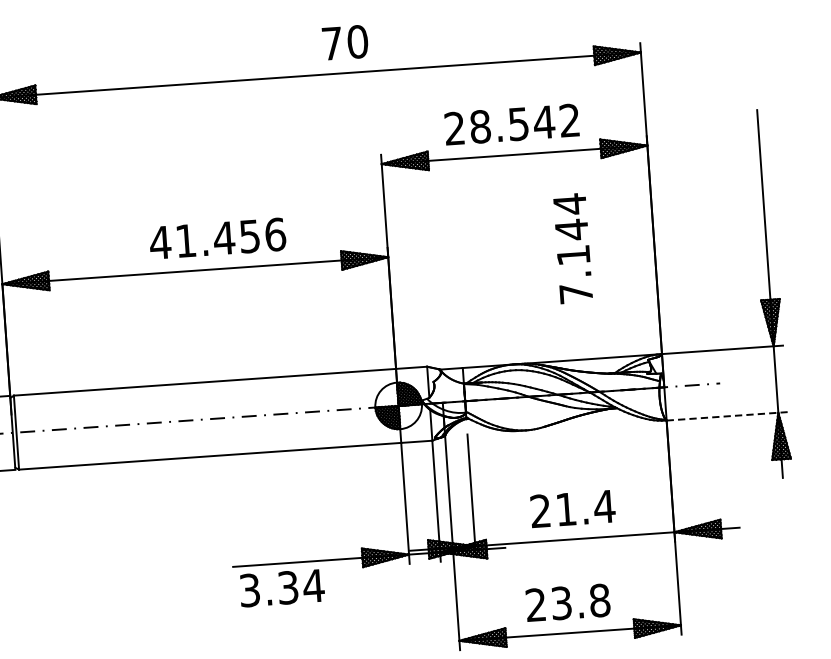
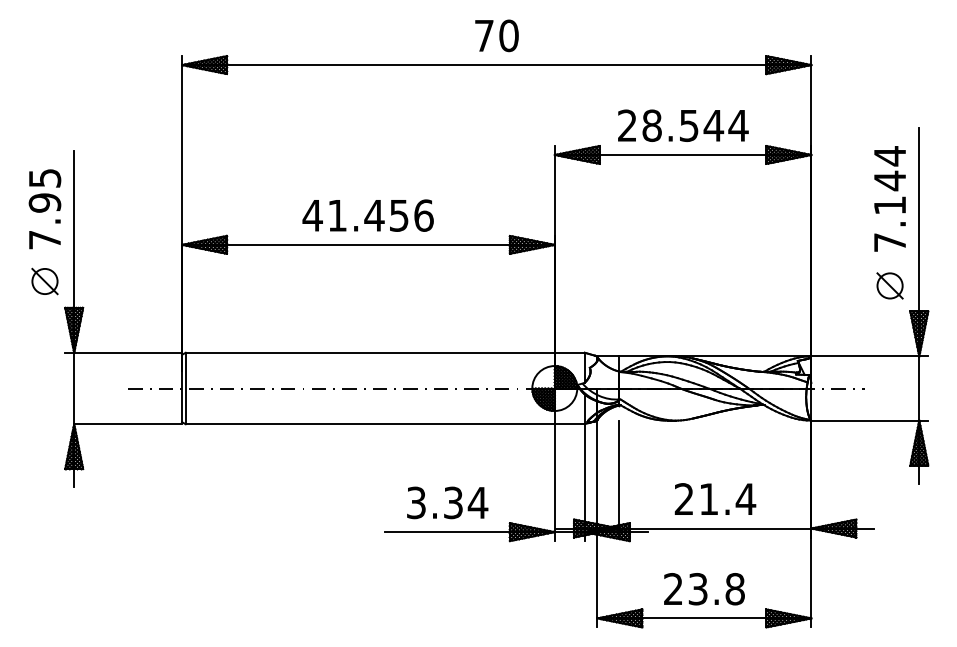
text: (344, 42) -> (496, 35), moved
text: (569, 120) -> (738, 125), 28.542 -> 28.544
text: (217, 238) -> (367, 215), moved
text: (572, 248) -> (889, 198), moved
part: (737, 275) -> (889, 285), added
line: (727, 416) -> (870, 420), dashed -> solid
text: (282, 587) -> (447, 502), moved

